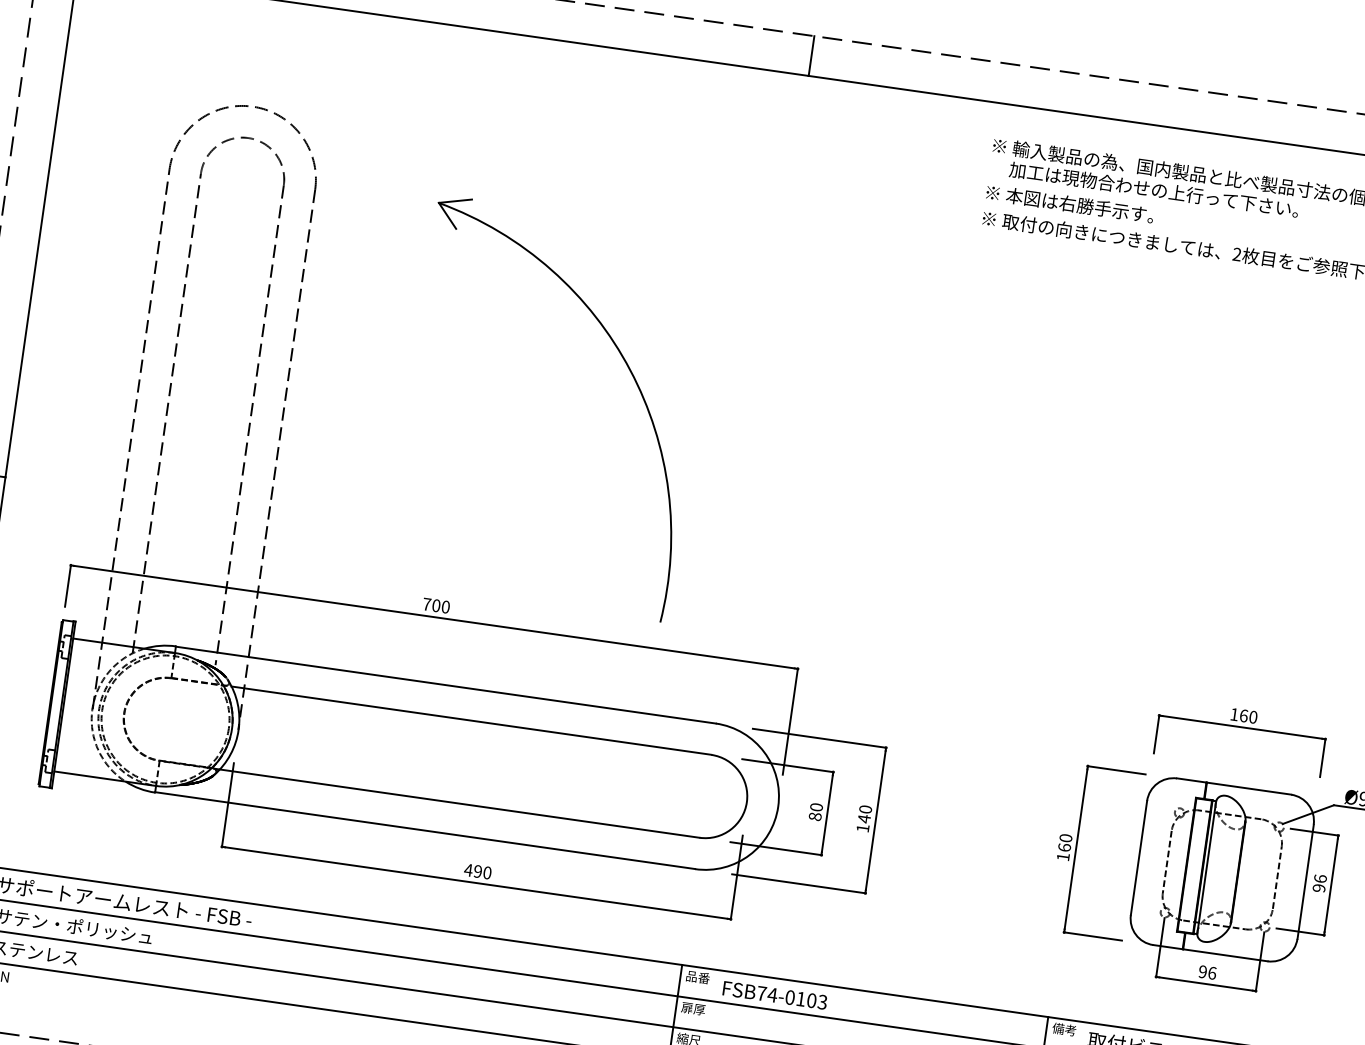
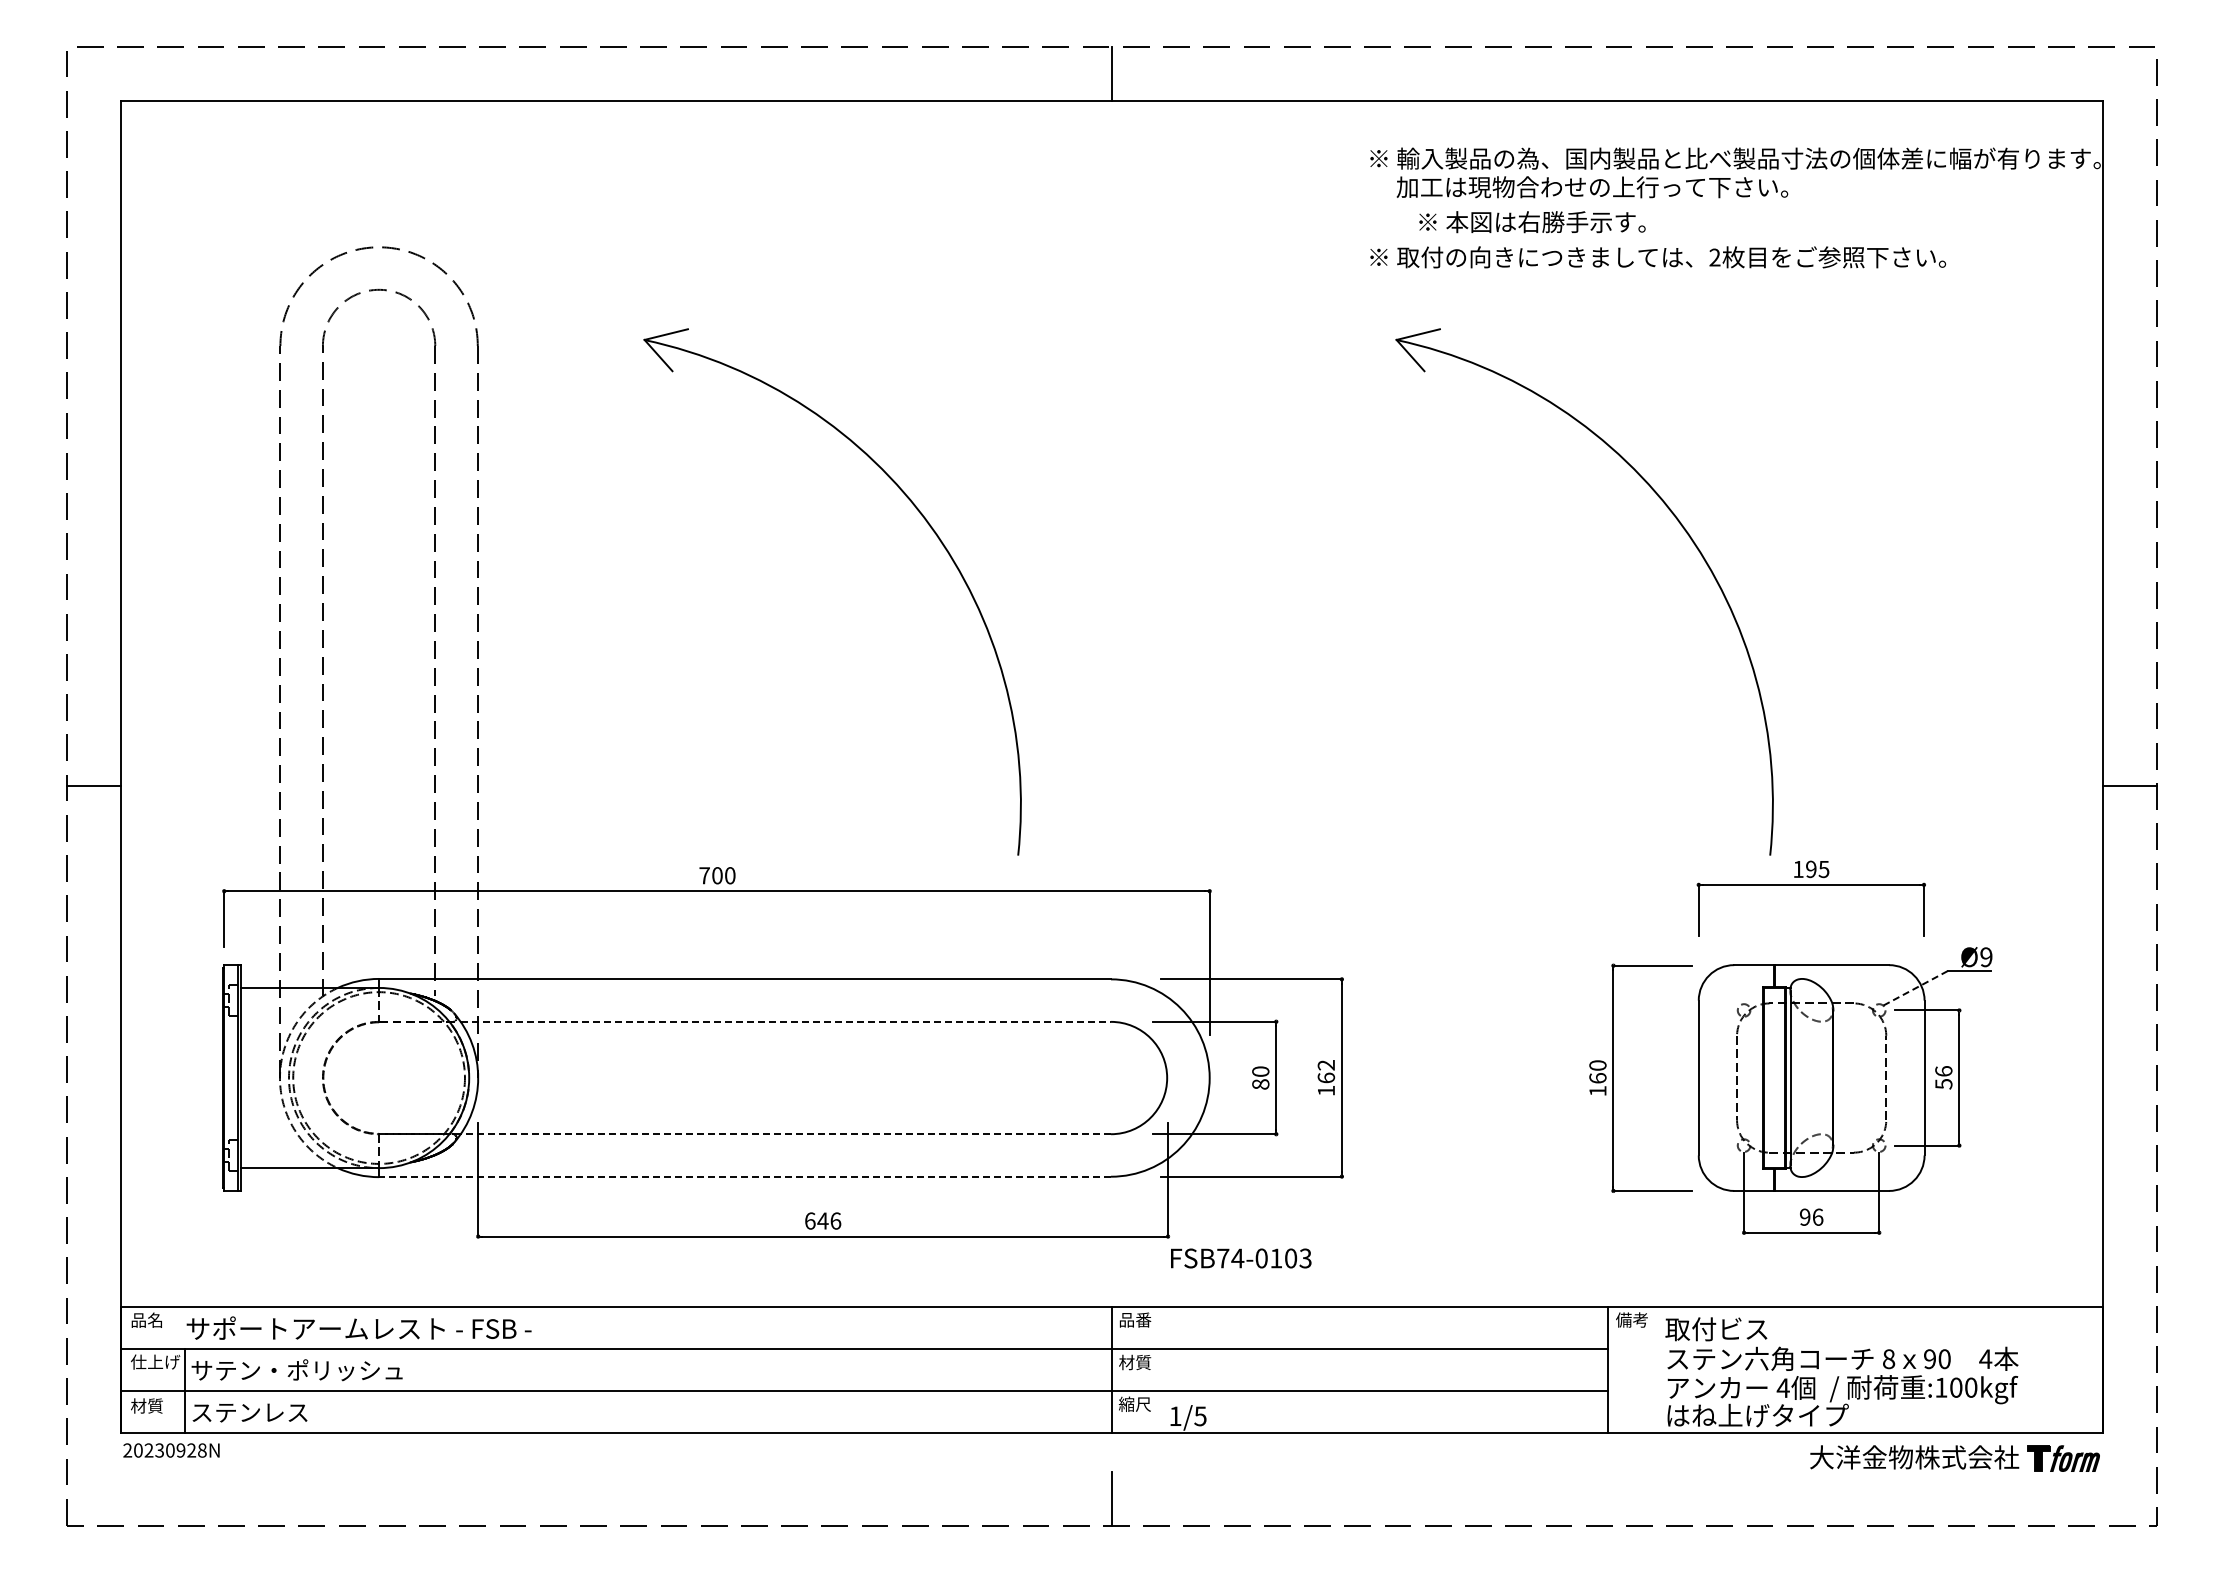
text: (1070, 204) -> (1532, 222), moved
part: (1183, 448) -> (1680, 525), added
text: (1248, 716) -> (1817, 869), 160 -> 195
line: (472, 720) -> (786, 1021), solid -> dashed
line: (459, 803) -> (785, 1134), solid -> dashed
text: (865, 814) -> (1326, 1071), 140 -> 162
line: (1309, 814) -> (1916, 988), solid -> dashed
line: (425, 830) -> (745, 1176), solid -> dashed
text: (477, 871) -> (822, 1220), 490 -> 646
text: (1318, 888) -> (1943, 1084), 96 -> 56
text: (775, 995) -> (1241, 1258), moved
text: (693, 1008) -> (1135, 1362), 扉厚 -> 材質

